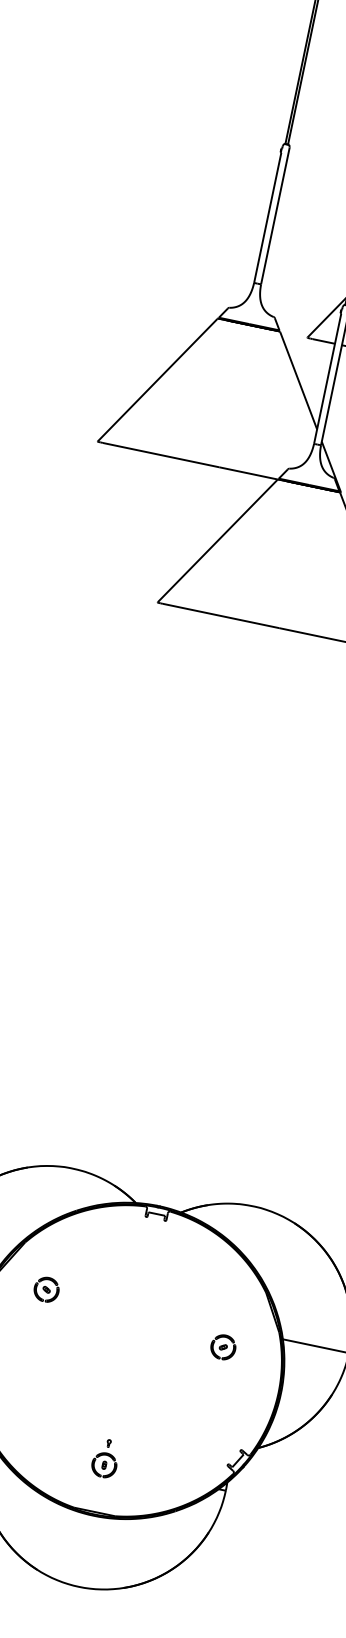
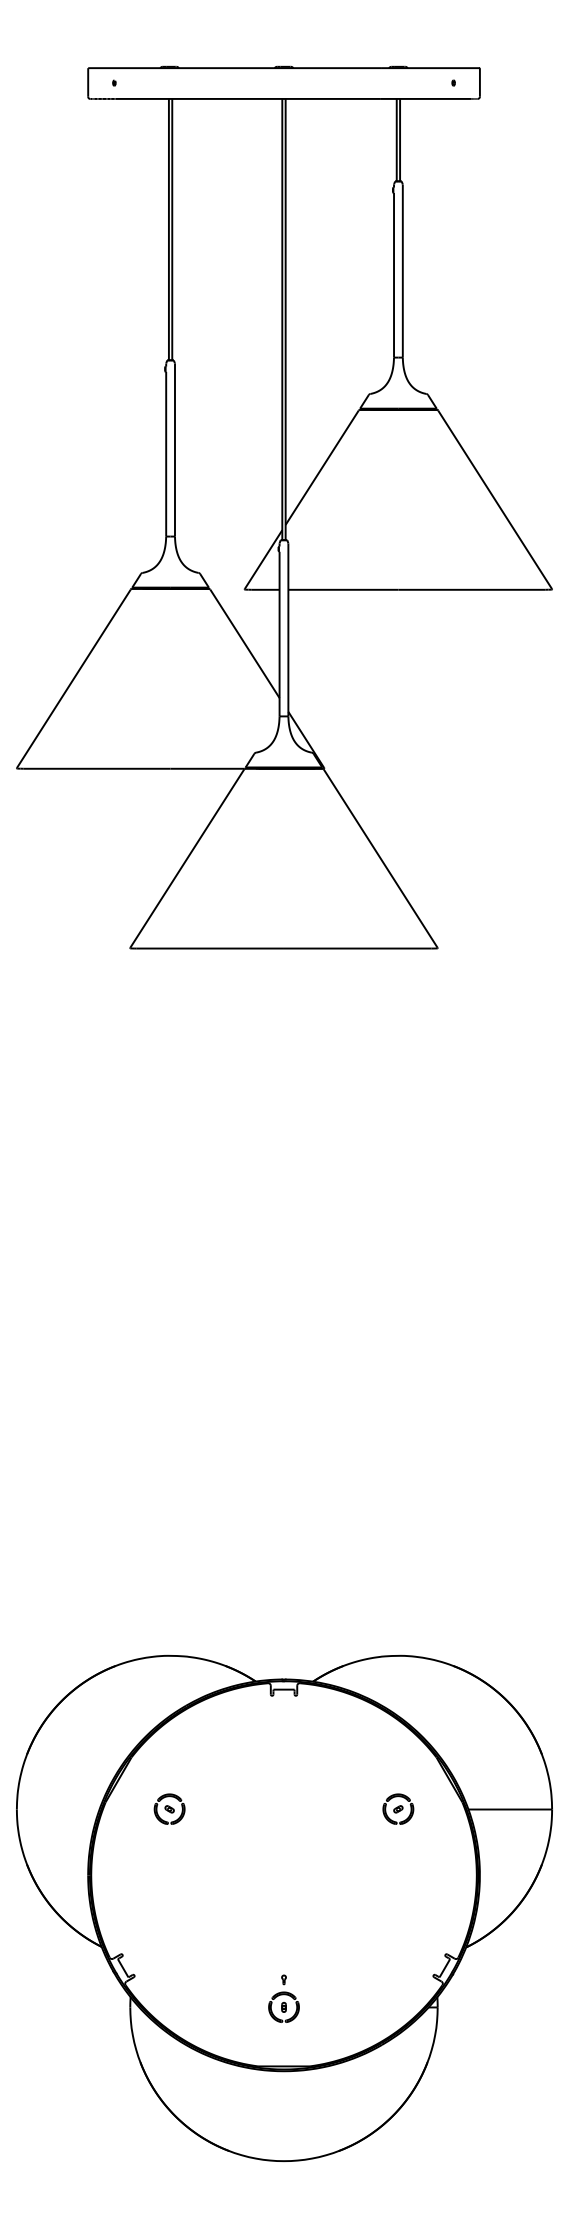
part: (223, 1346) -> (398, 1808), moved

